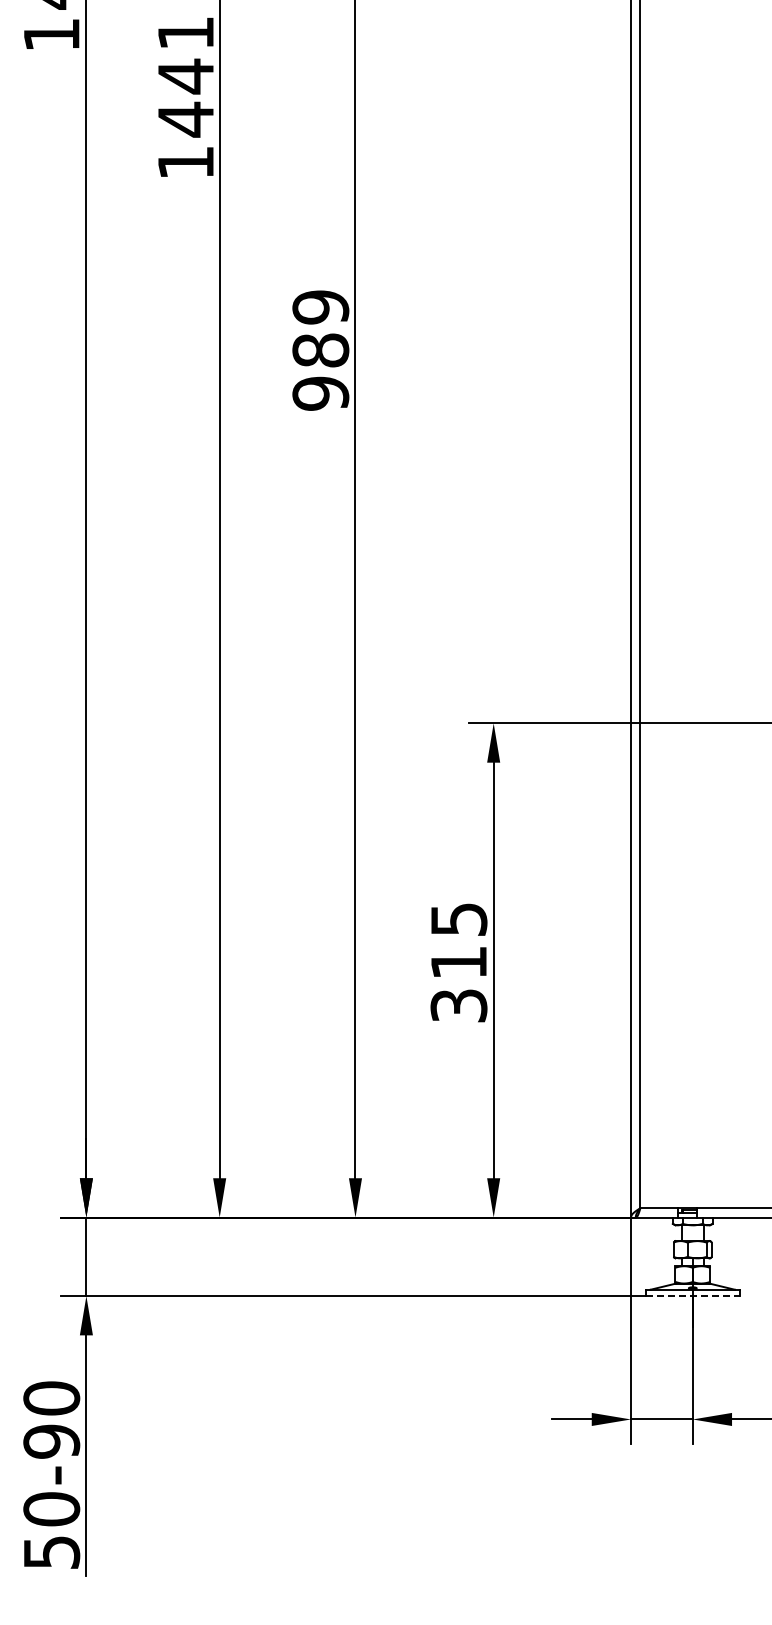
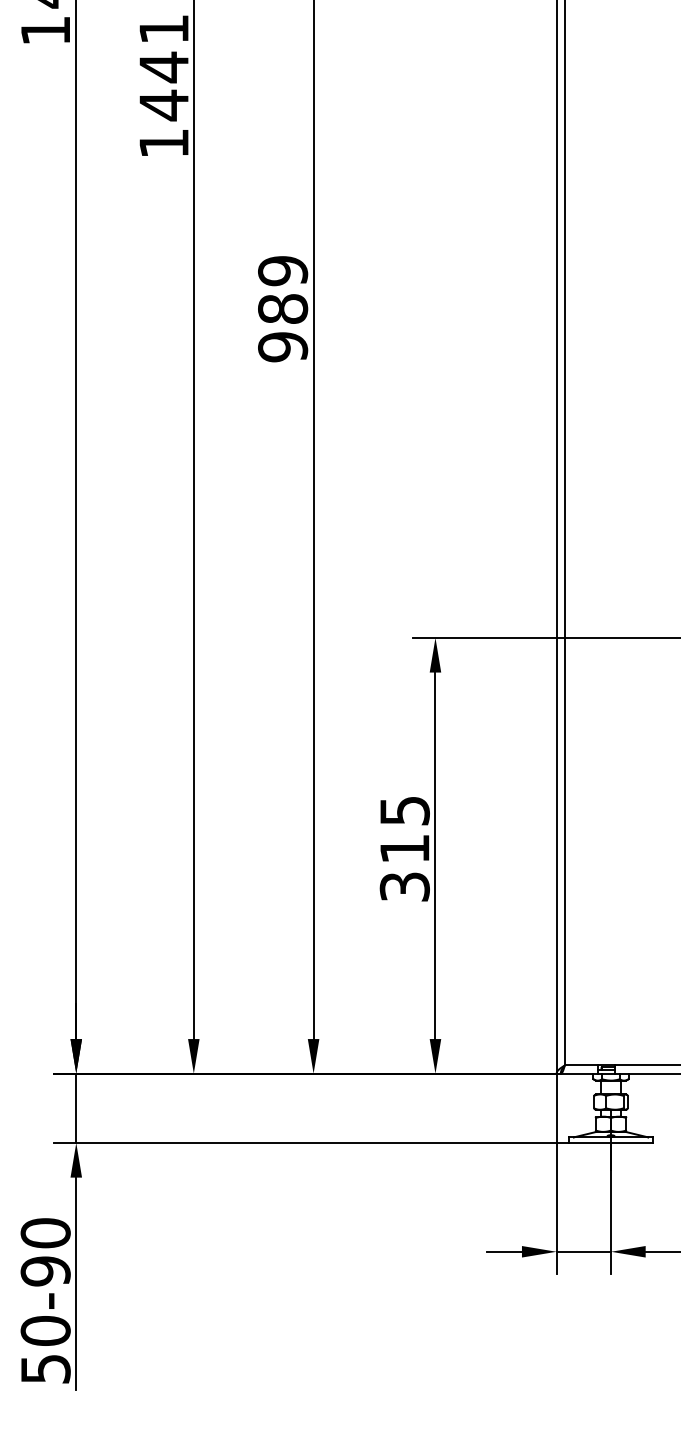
line: (693, 1296) -> (611, 1143), dashed -> solid

